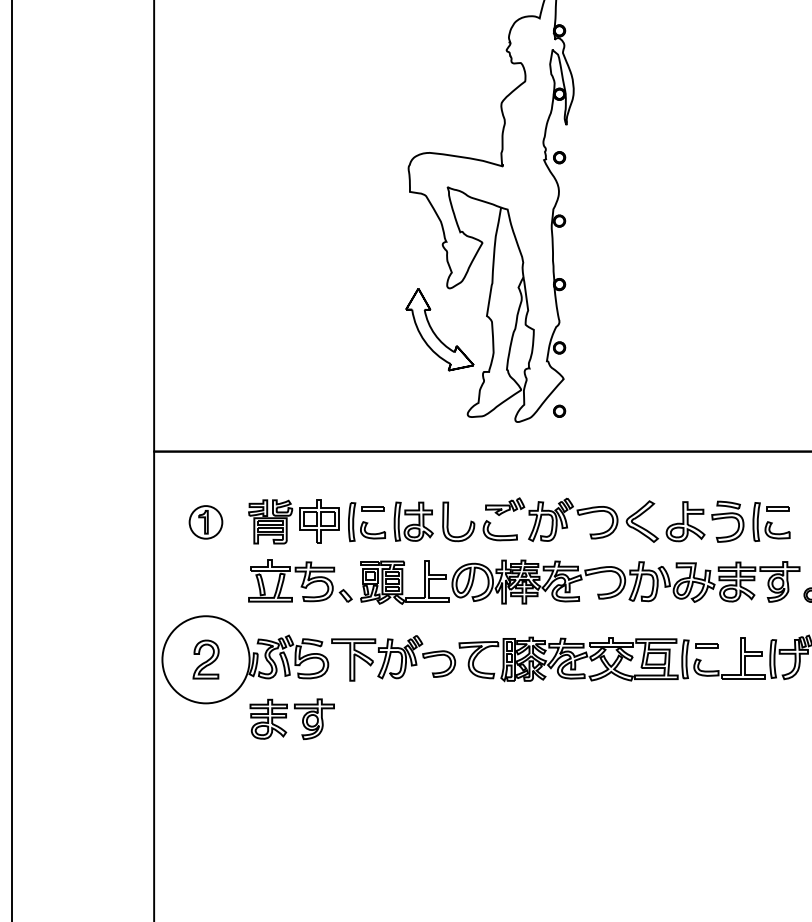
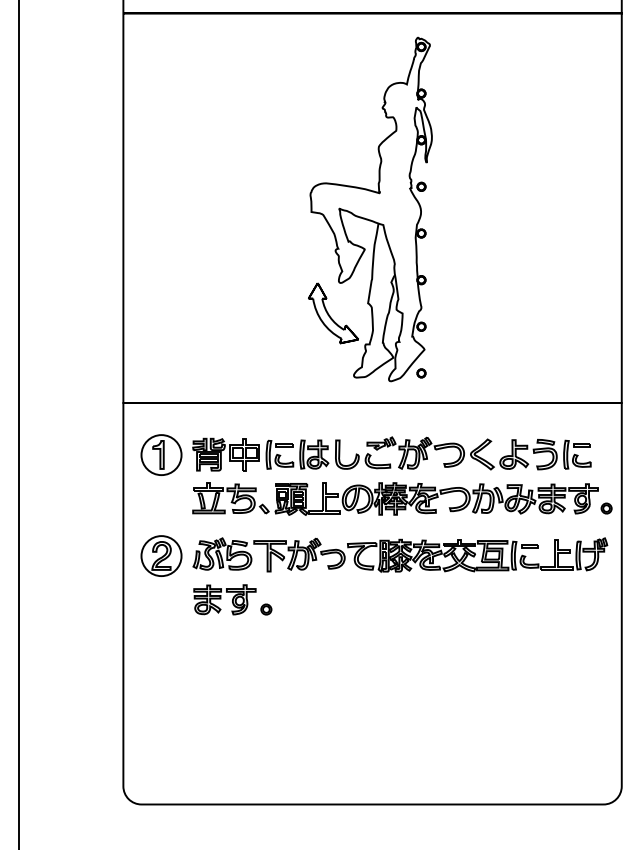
part: (205, 521) -> (161, 454), size x1.67
circle: (205, 660) -> (161, 556), size x0.62
part: (348, 732) -> (266, 609), added

